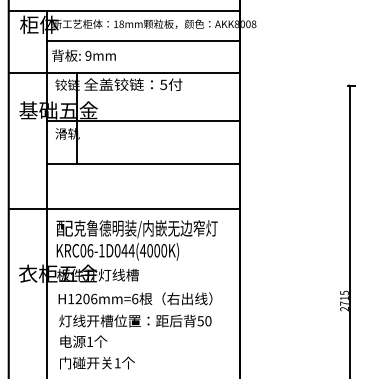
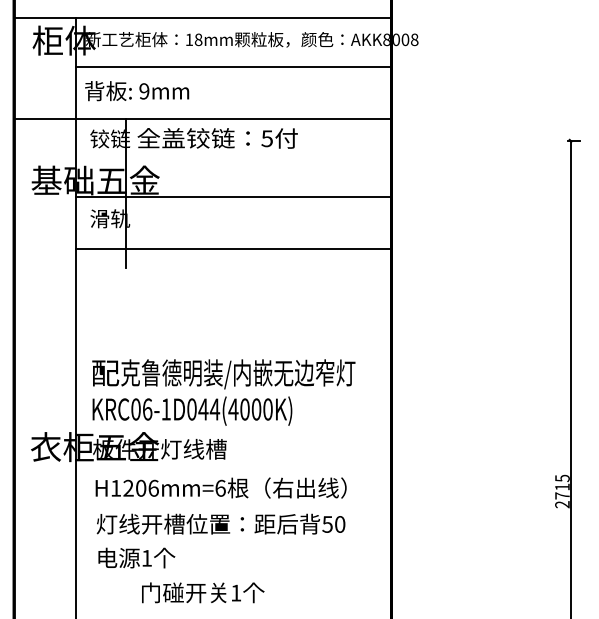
line: (142, 164) -> (232, 249), moved
line: (123, 209) -> (201, 342), removed
text: (97, 362) -> (203, 591), moved

